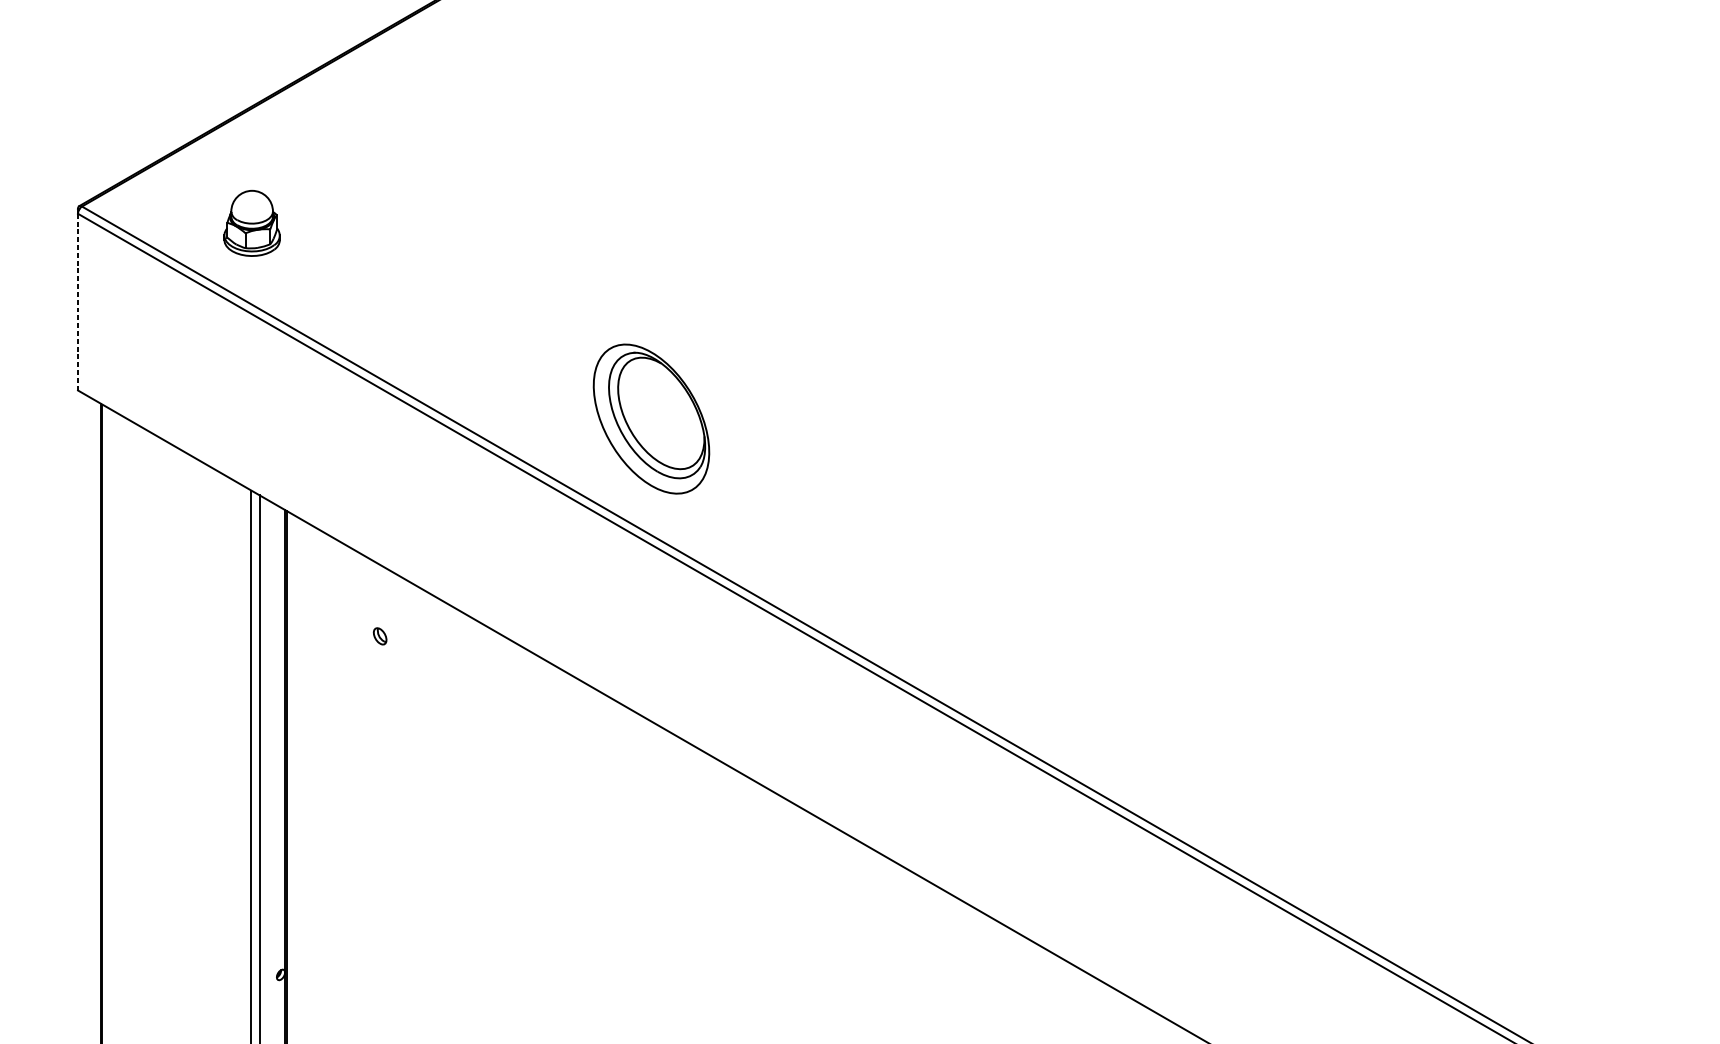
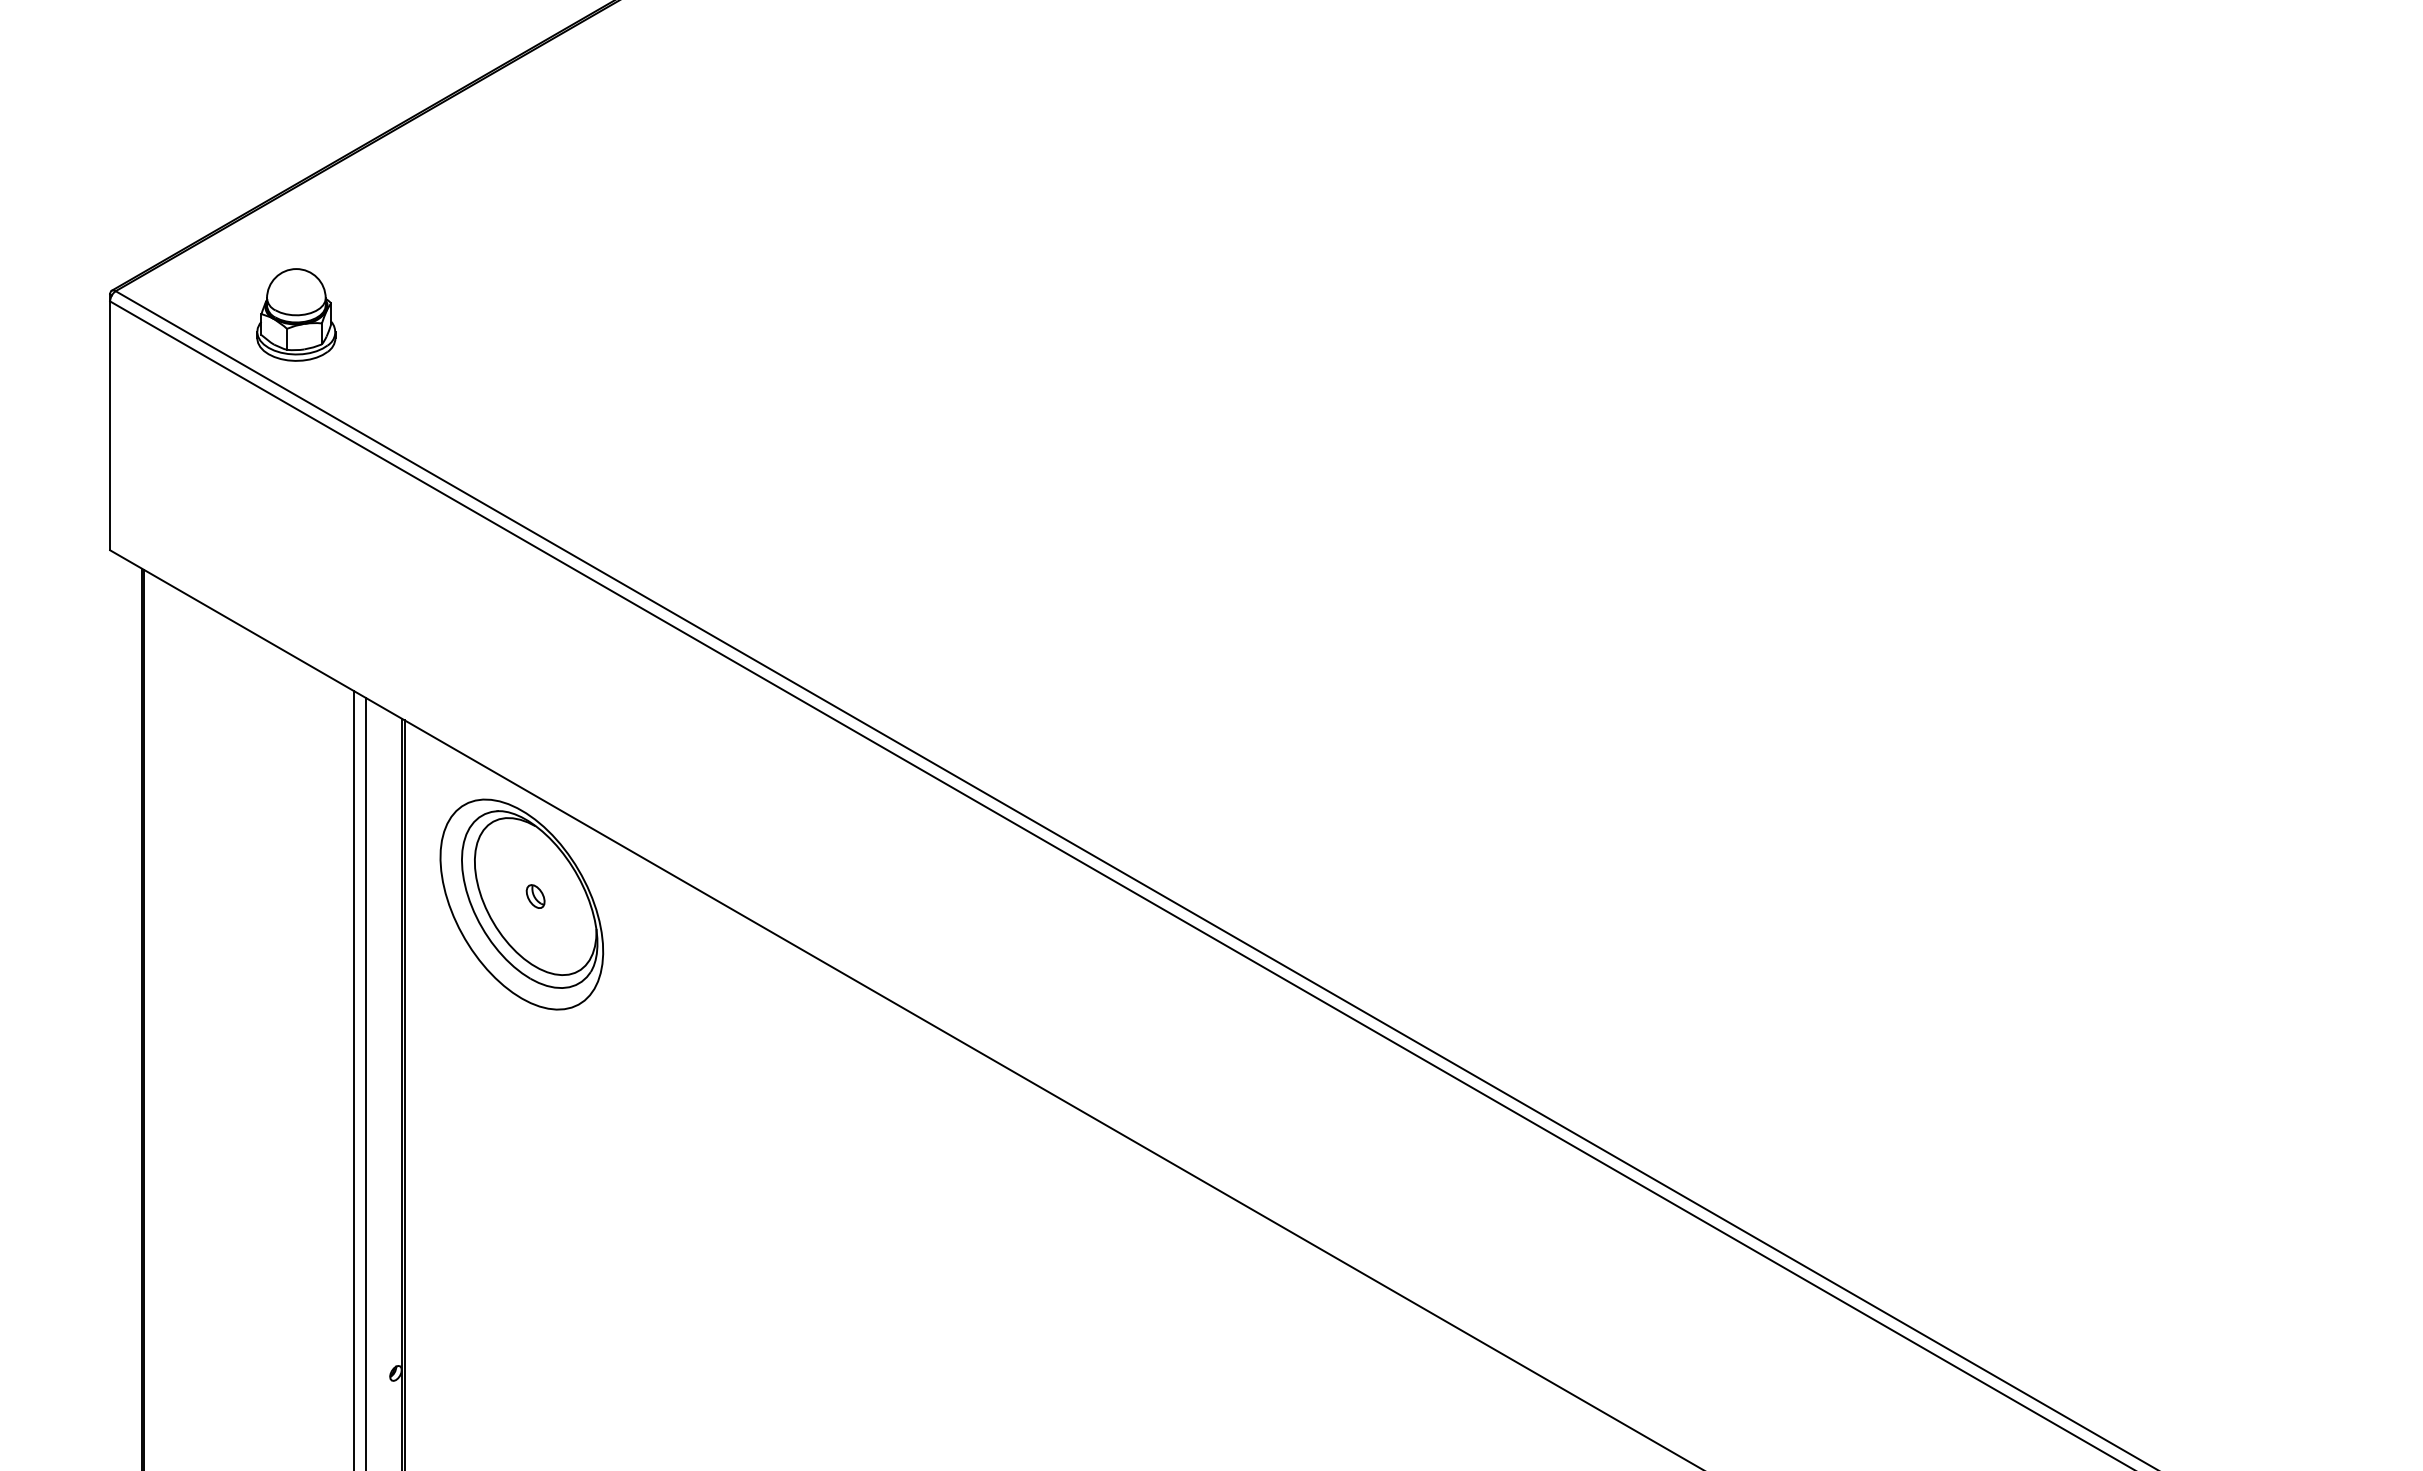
part: (252, 223) -> (296, 314), moved
line: (78, 302) -> (110, 426), dashed -> solid
part: (651, 419) -> (521, 904), moved

